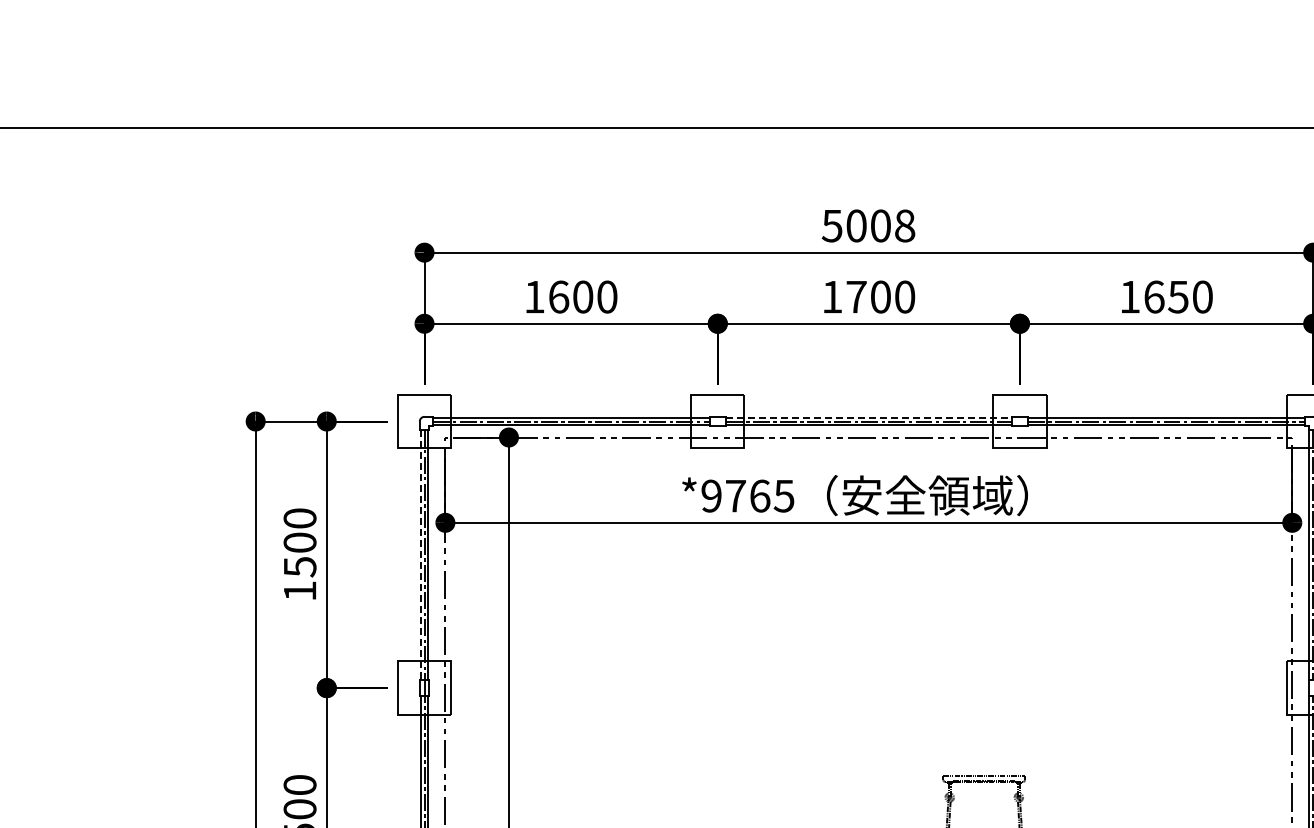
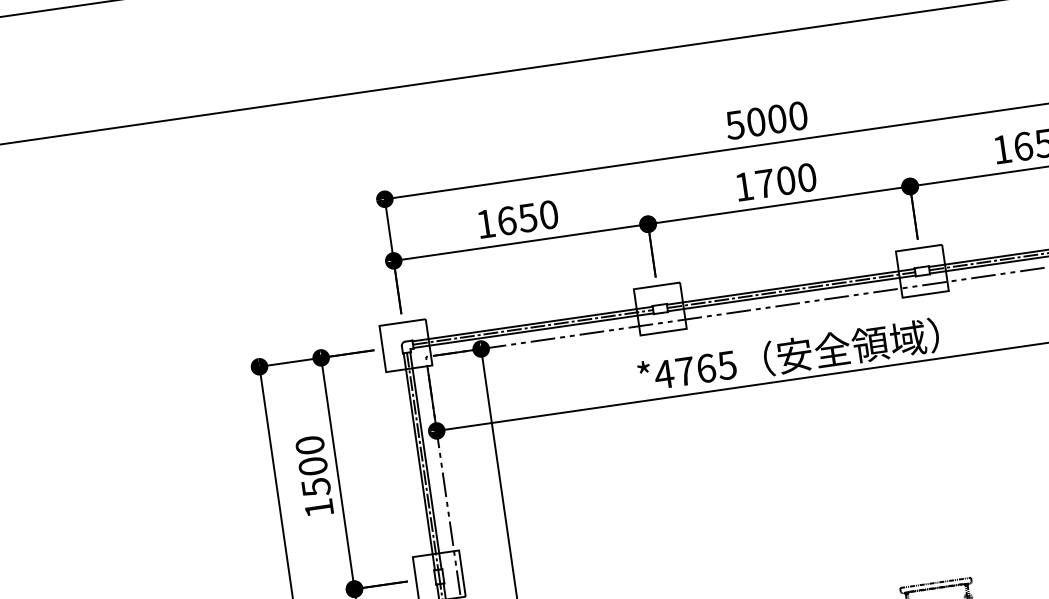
text: (905, 225) -> (798, 115), 5008 -> 5000
text: (582, 296) -> (527, 217), 1600 -> 1650
line: (868, 417) -> (790, 286), dashed -> solid
text: (711, 495) -> (664, 373), *9765 -> *4765
line: (420, 555) -> (419, 462), dashed -> solid

